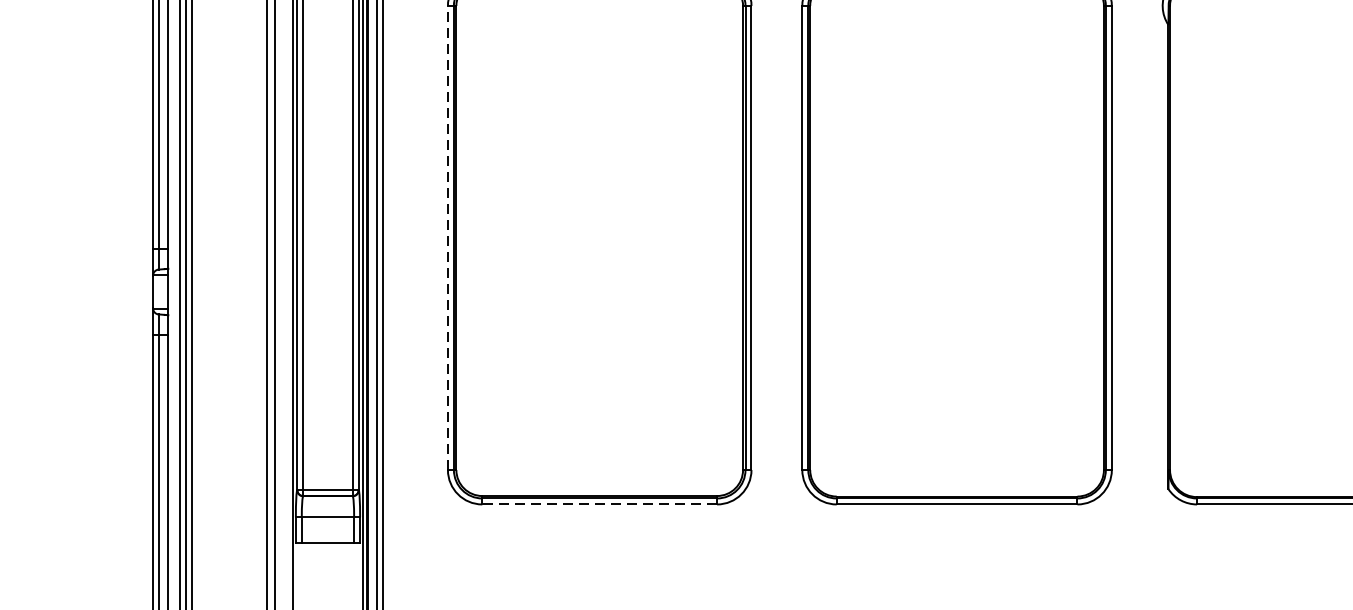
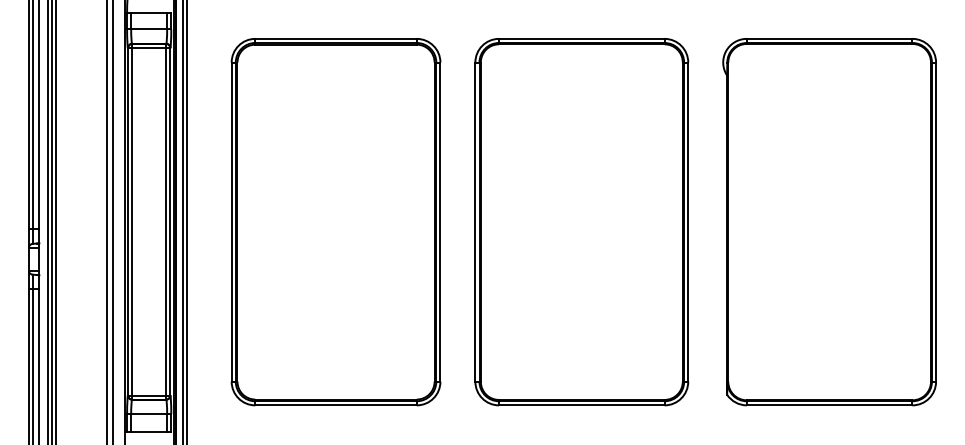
line: (447, 238) -> (231, 222), dashed -> solid
line: (600, 504) -> (336, 405), dashed -> solid

